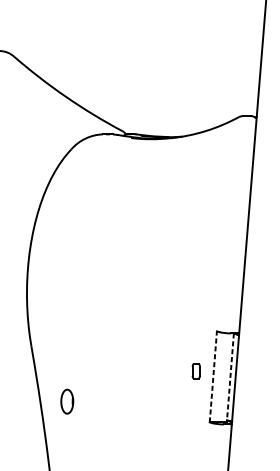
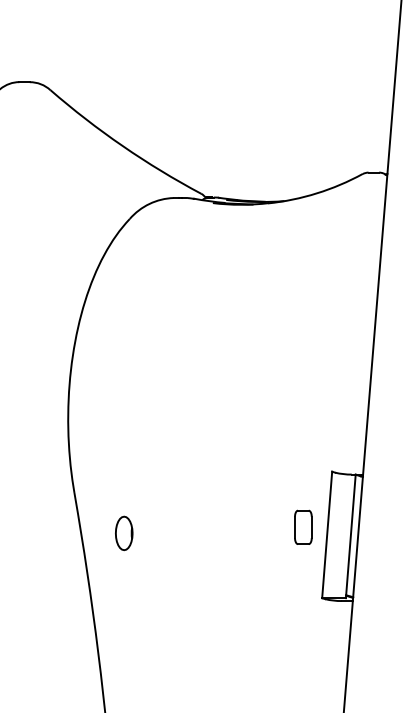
part: (196, 370) -> (303, 526), size x1.67
line: (213, 376) -> (327, 534), dashed -> solid
line: (230, 377) -> (350, 536), dashed -> solid
part: (67, 401) -> (124, 533), moved

